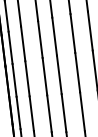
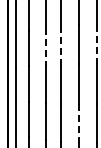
line: (90, 31) -> (96, 44), solid -> dashed
line: (54, 37) -> (60, 46), solid -> dashed
line: (40, 39) -> (46, 46), solid -> dashed
line: (82, 111) -> (79, 123), solid -> dashed

